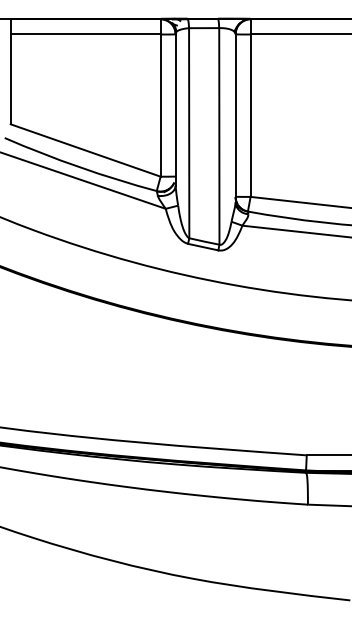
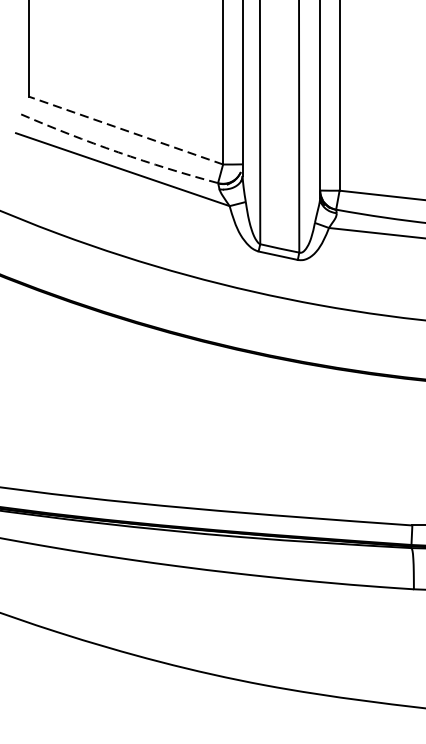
line: (85, 150) -> (125, 130), solid -> dashed
arc: (79, 167) -> (117, 152), solid -> dashed

